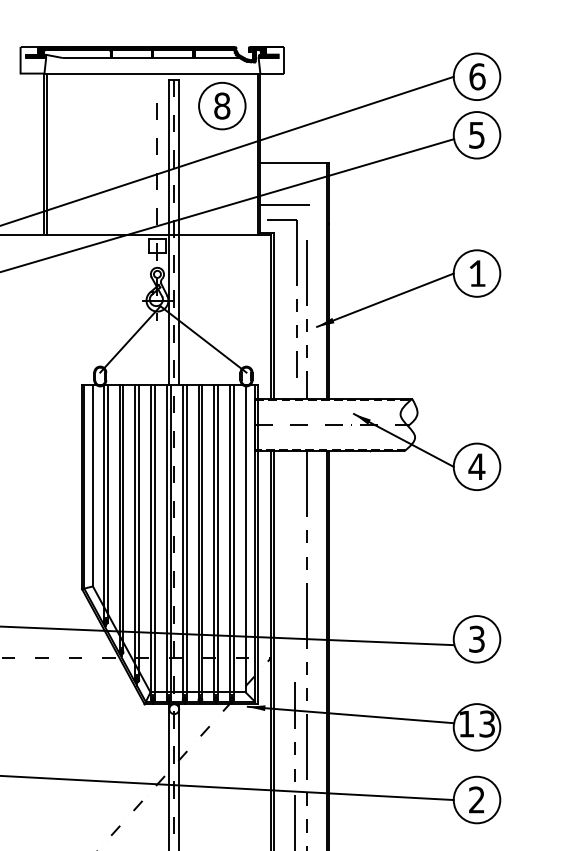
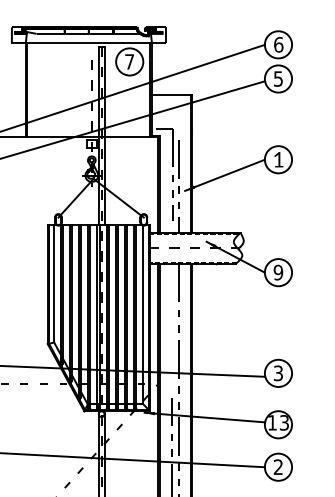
text: (221, 105) -> (129, 61), 8 -> 7
line: (285, 204) -> (166, 119), removed
text: (477, 466) -> (278, 272), 4 -> 9

